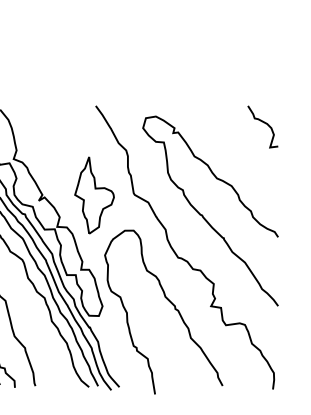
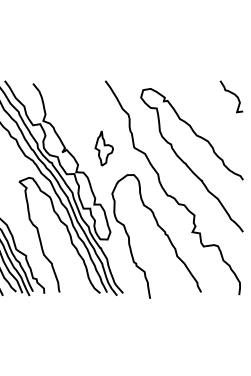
part: (93, 195) -> (103, 148), size x0.6

